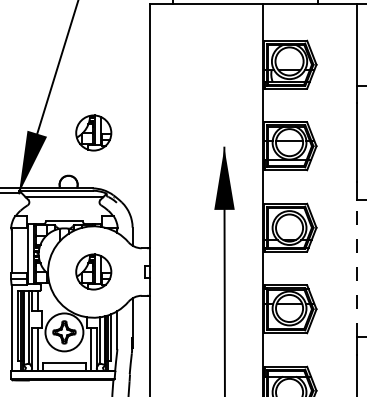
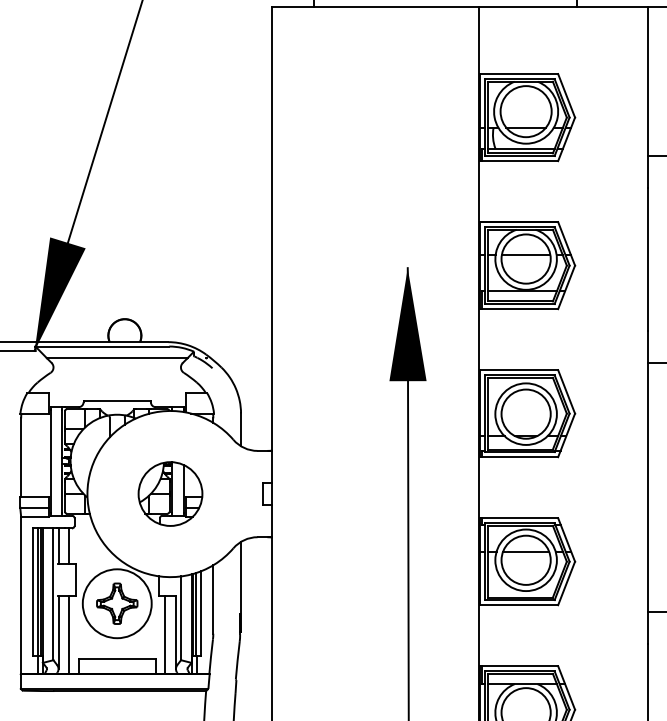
part: (93, 132) -> (170, 240), removed
line: (356, 268) -> (647, 487), dashed -> solid

